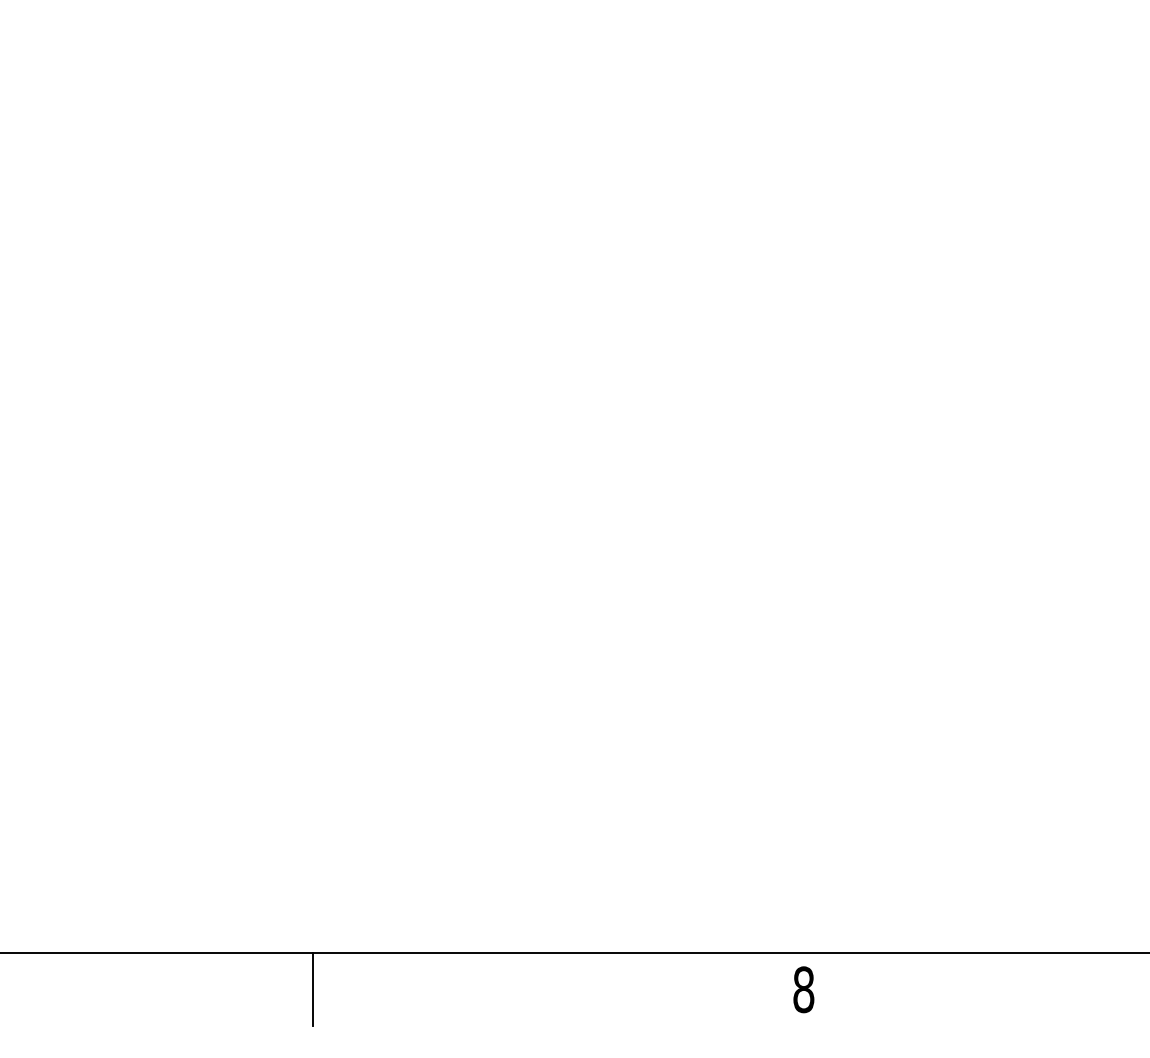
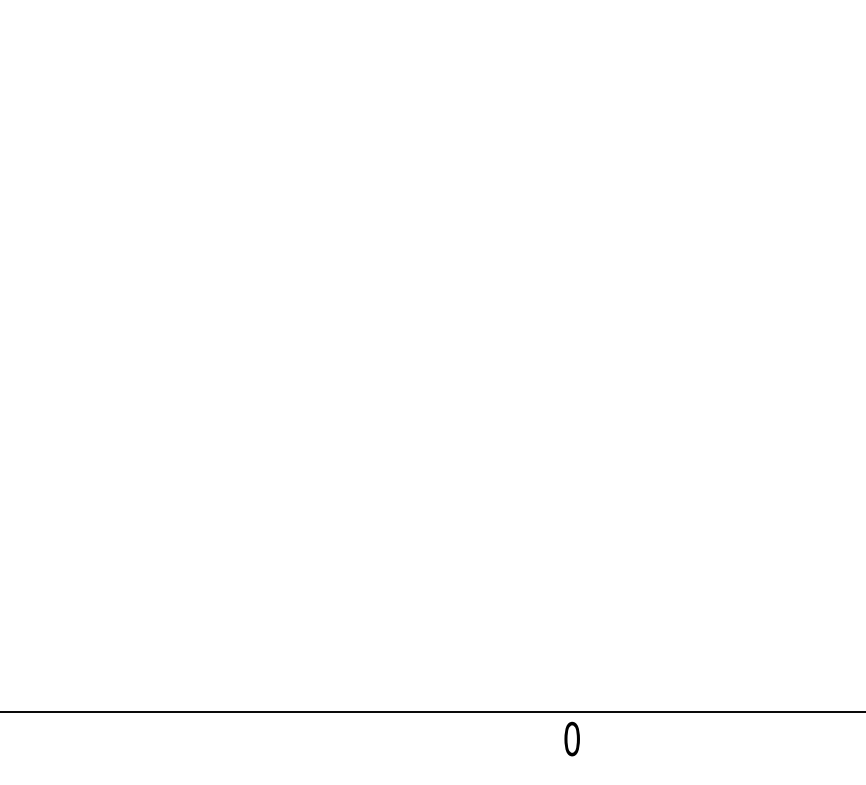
line: (313, 988) -> (211, 738), removed
text: (802, 990) -> (571, 739), 8 -> 0

